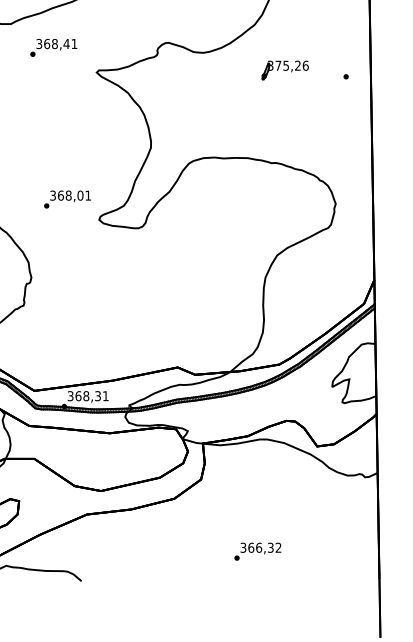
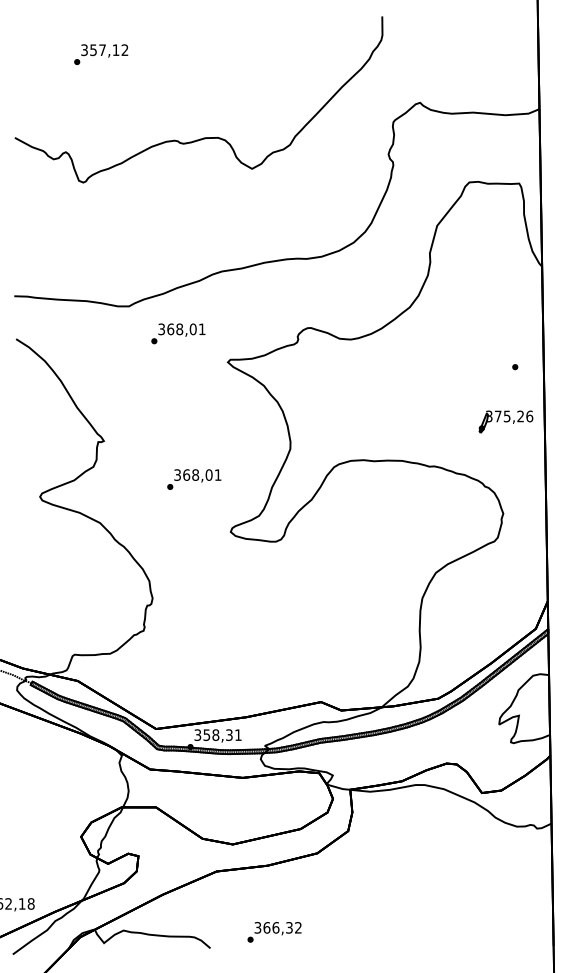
text: (66, 44) -> (192, 329), 368,41 -> 368,01
part: (284, 70) -> (505, 421), moved
text: (67, 199) -> (194, 479), moved
text: (78, 395) -> (206, 734), 368,31 -> 358,31
text: (257, 551) -> (274, 932), moved

